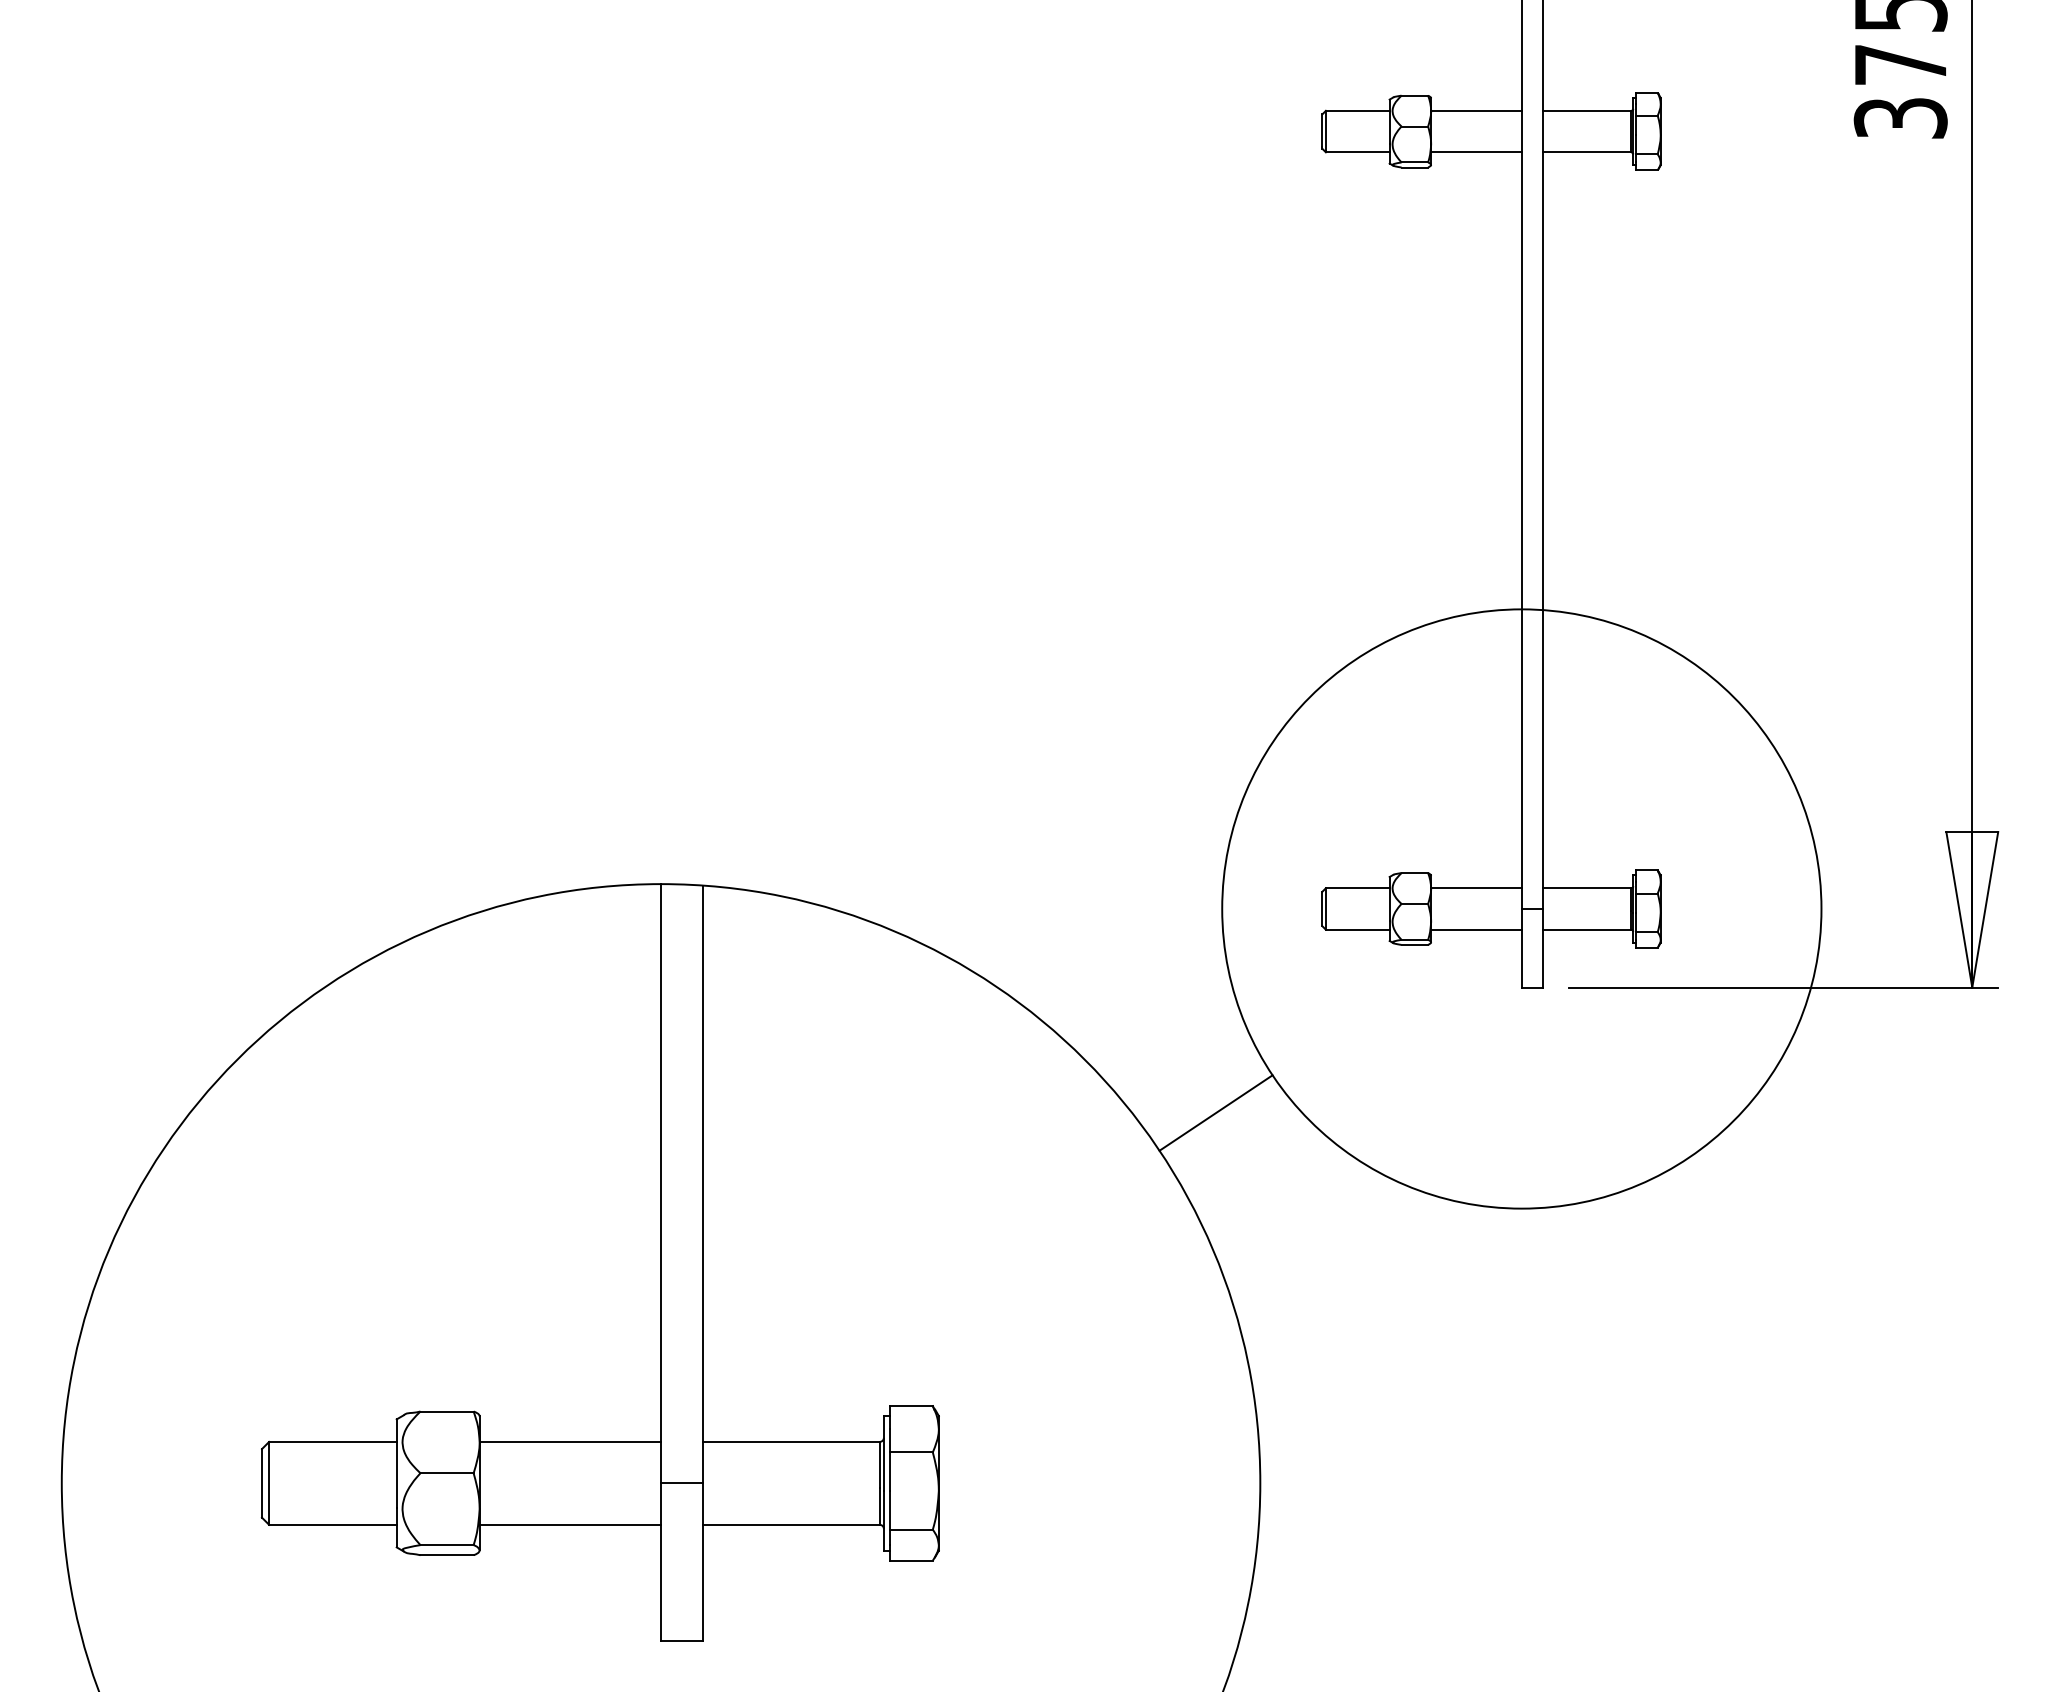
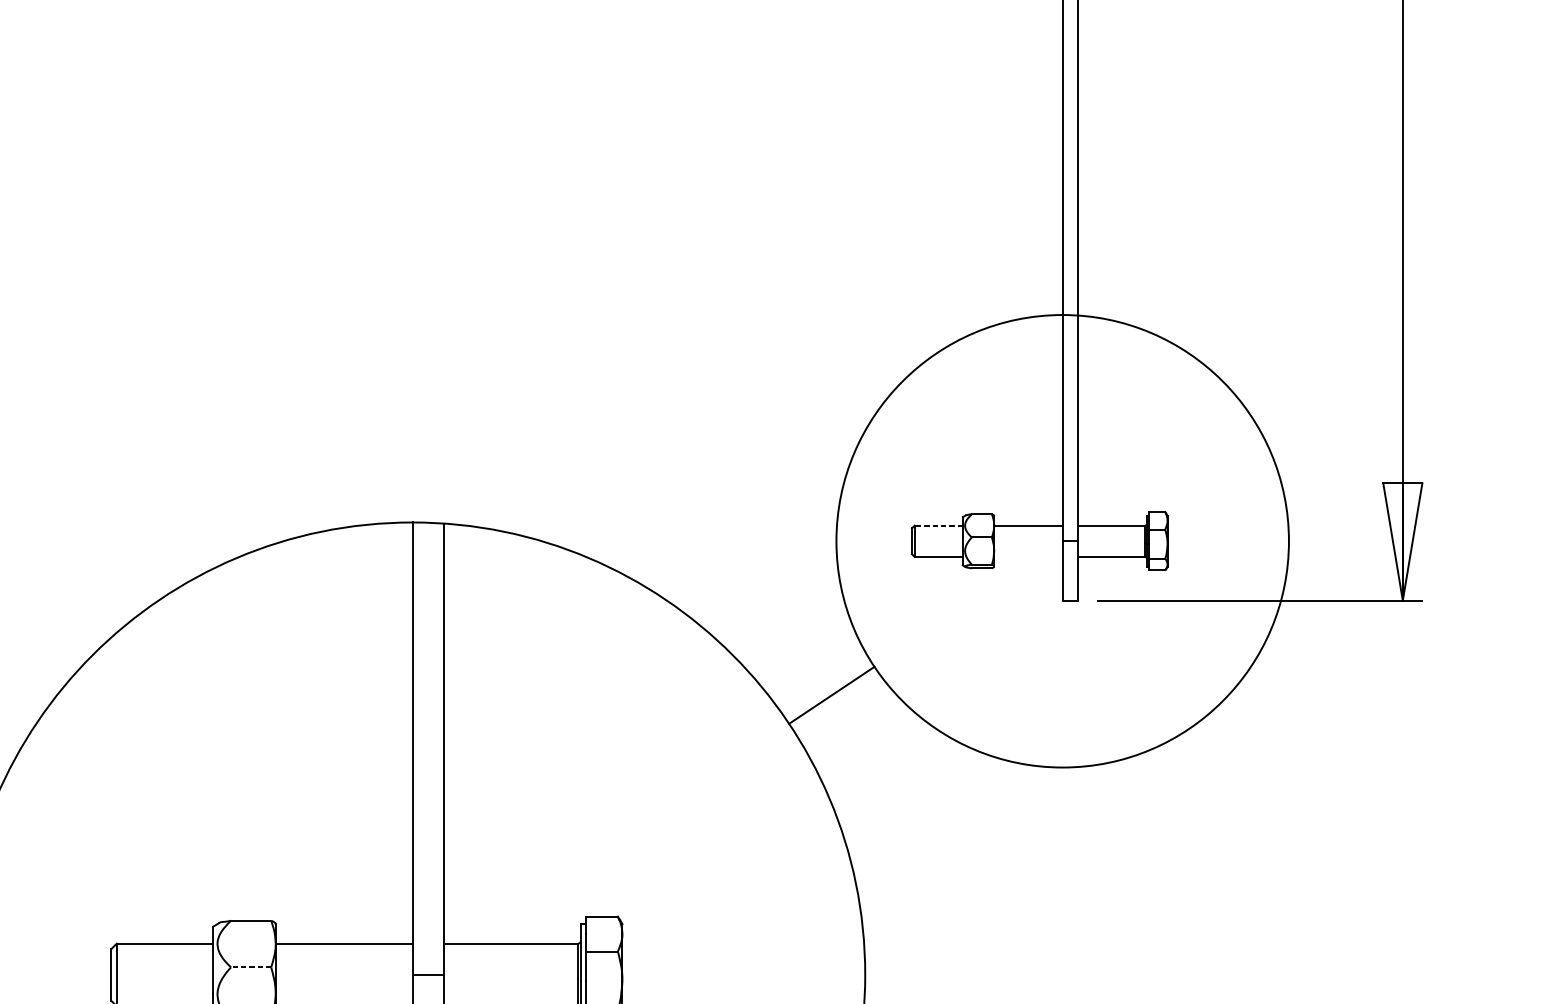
line: (1357, 888) -> (938, 525), solid -> dashed
line: (1476, 929) -> (1028, 556), removed
line: (447, 1473) -> (251, 967), solid -> dashed

